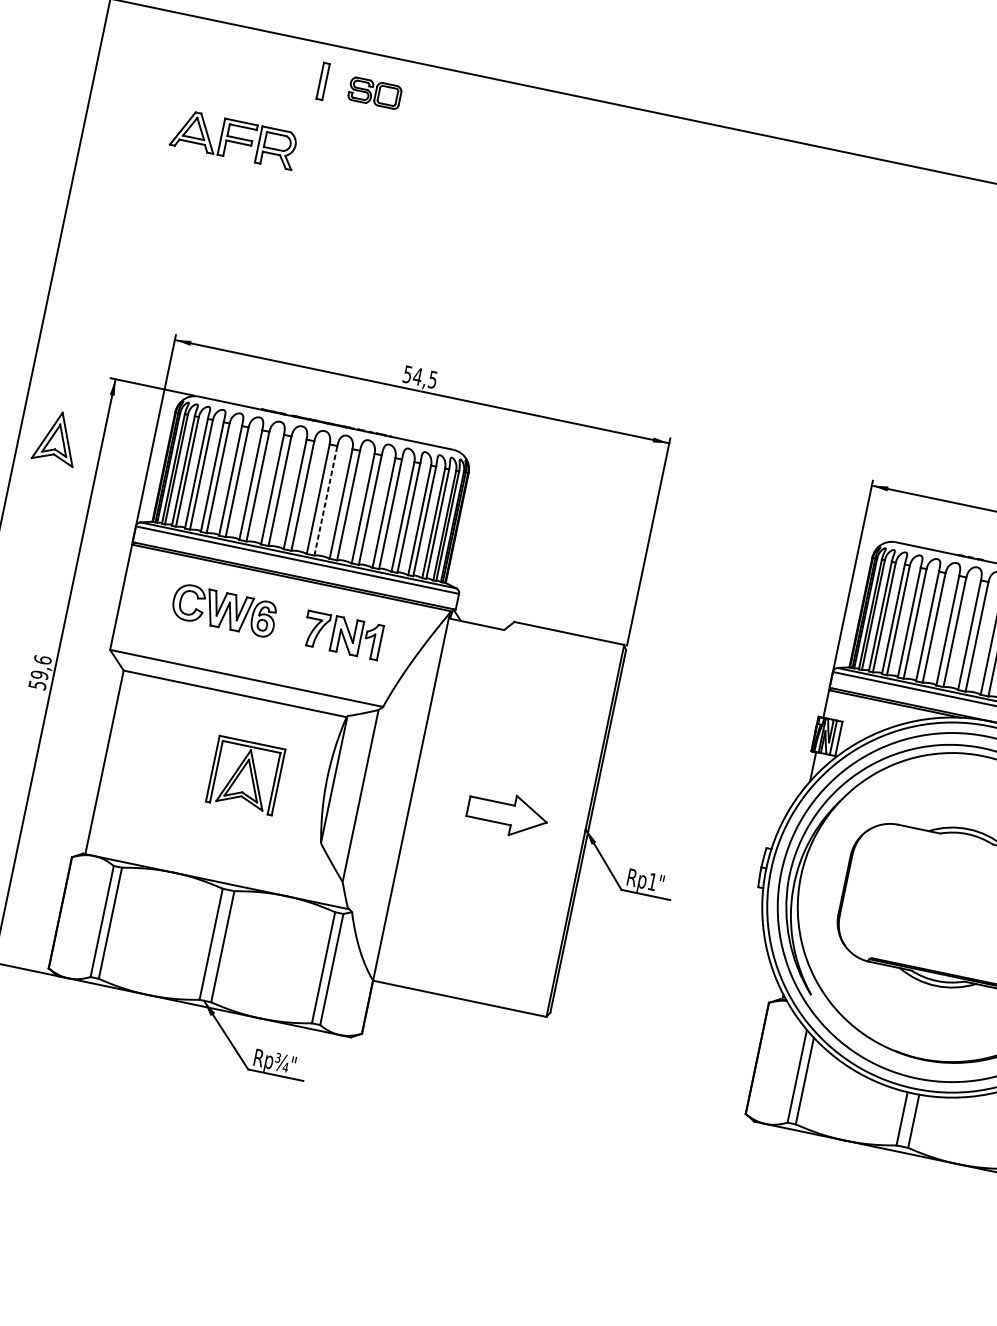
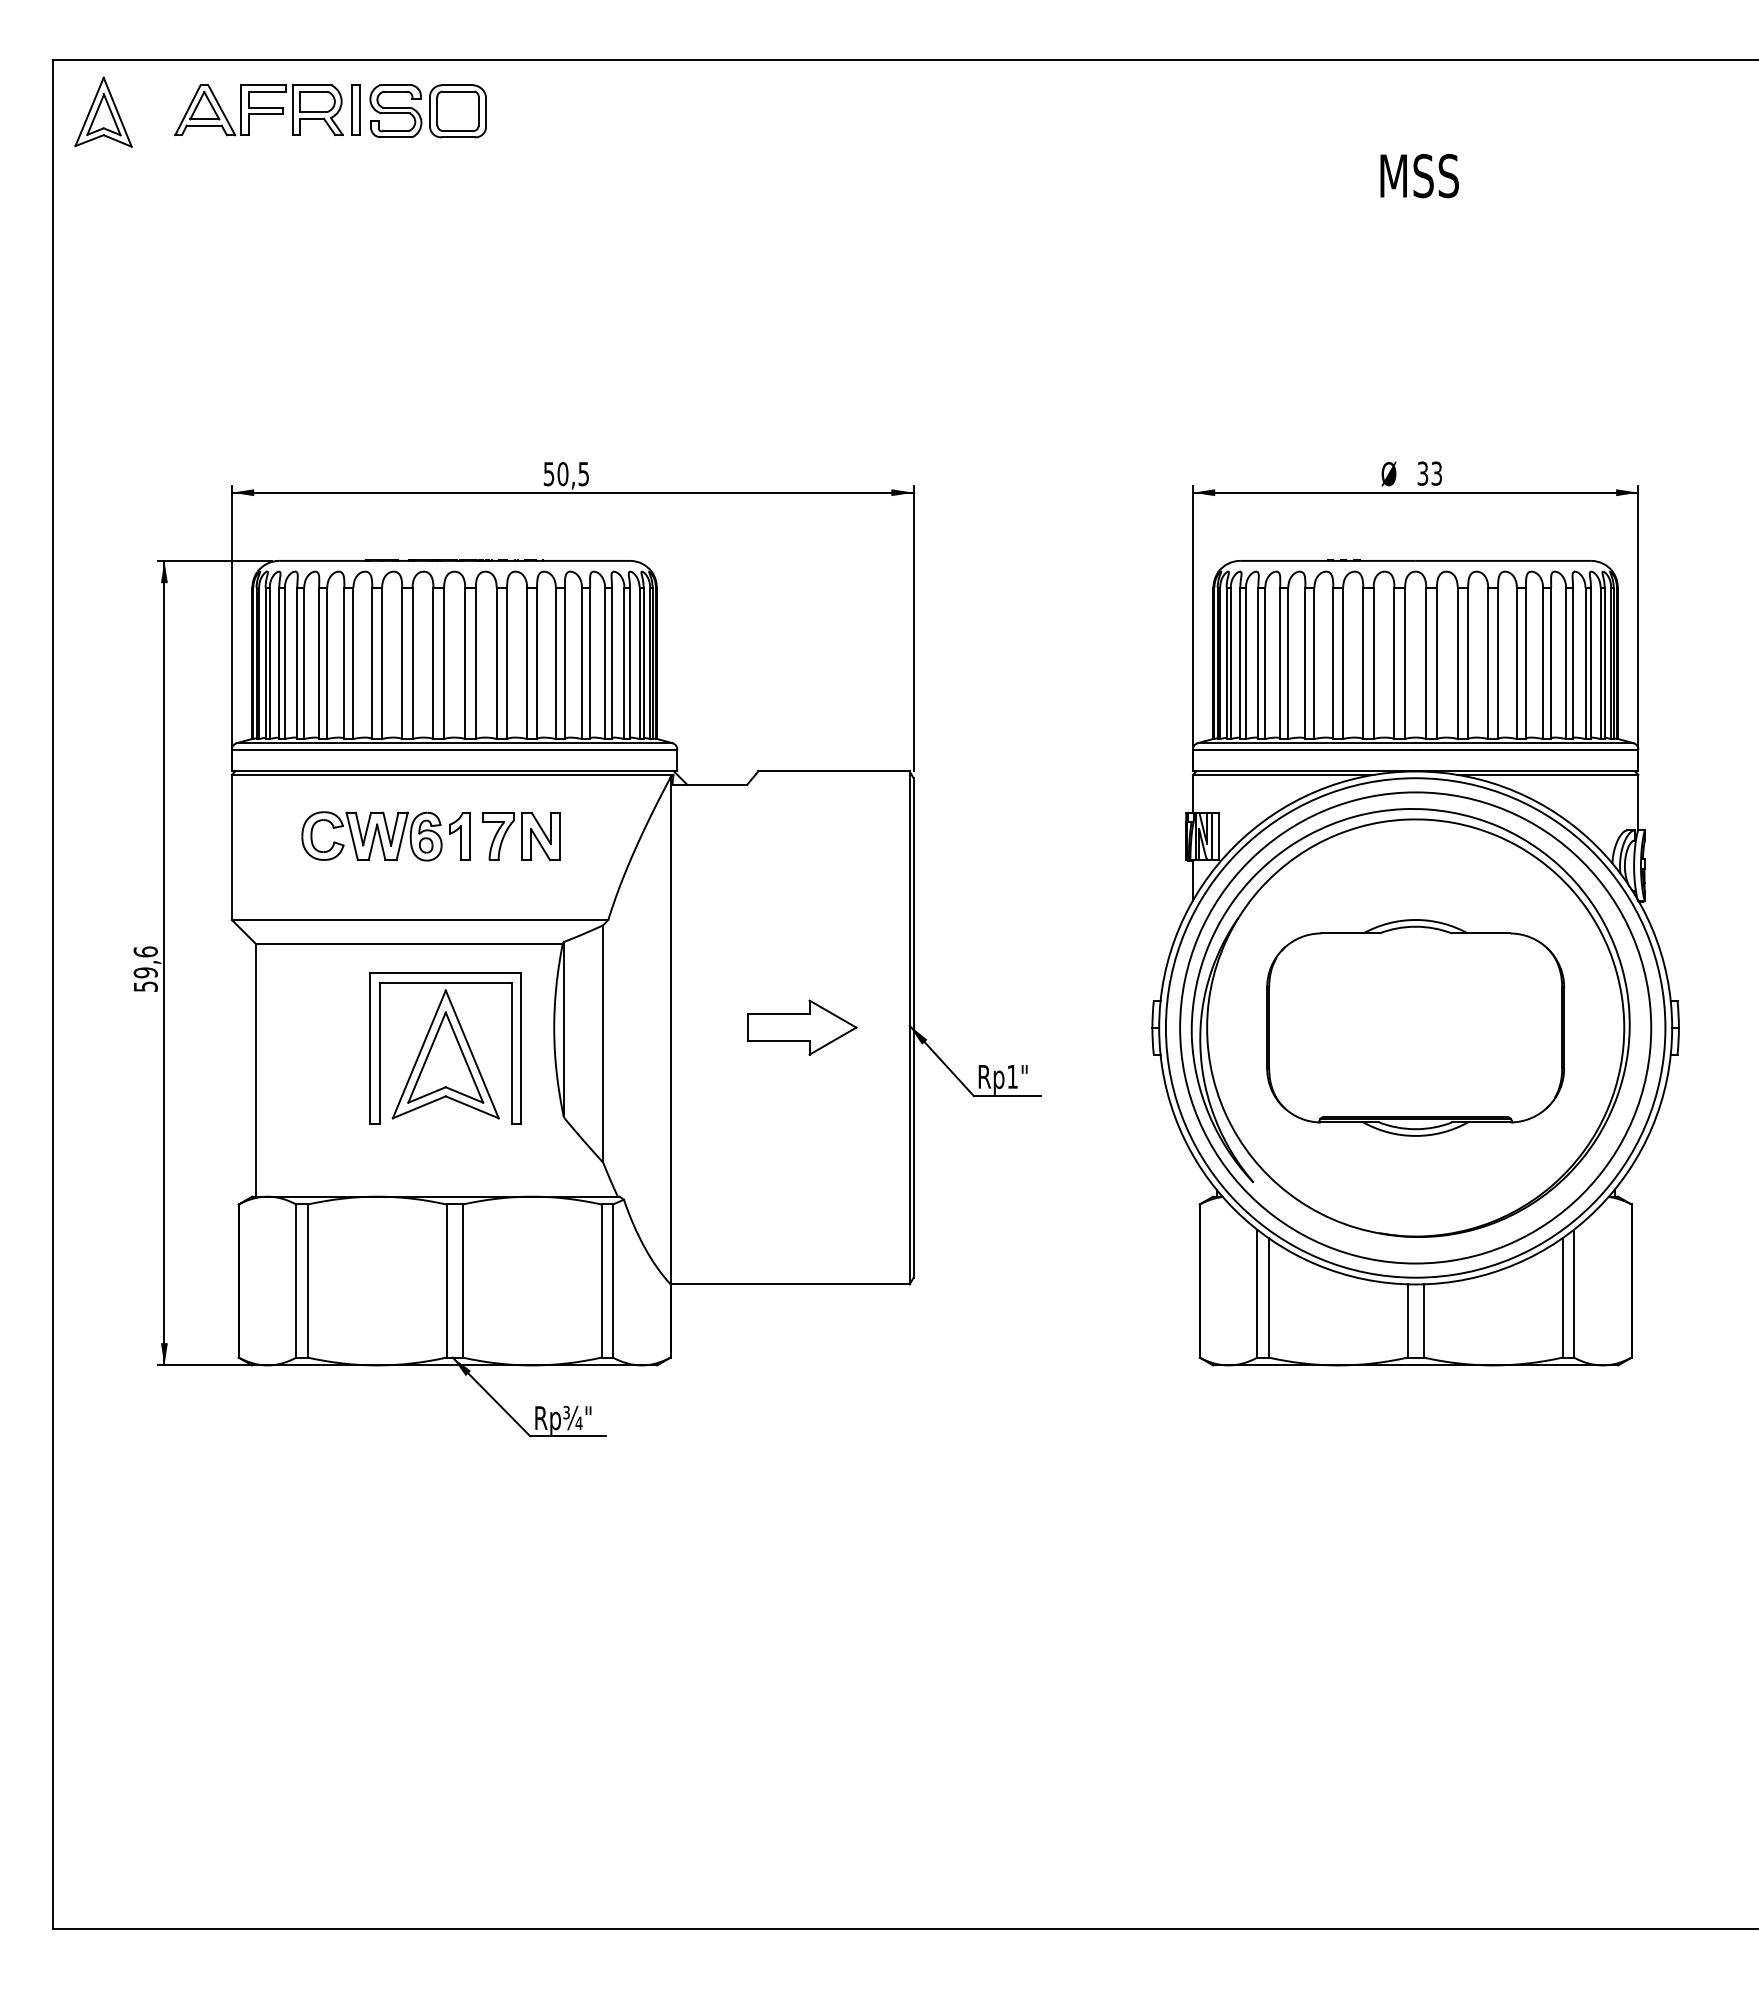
part: (374, 93) -> (427, 111), size x1.67
part: (233, 139) -> (258, 110), moved
text: (417, 376) -> (562, 474), 54,5 -> 50,5
part: (57, 437) -> (103, 111), moved
line: (325, 500) -> (475, 663), dashed -> solid
part: (372, 641) -> (459, 836), moved
part: (245, 775) -> (445, 1048), size x1.67

